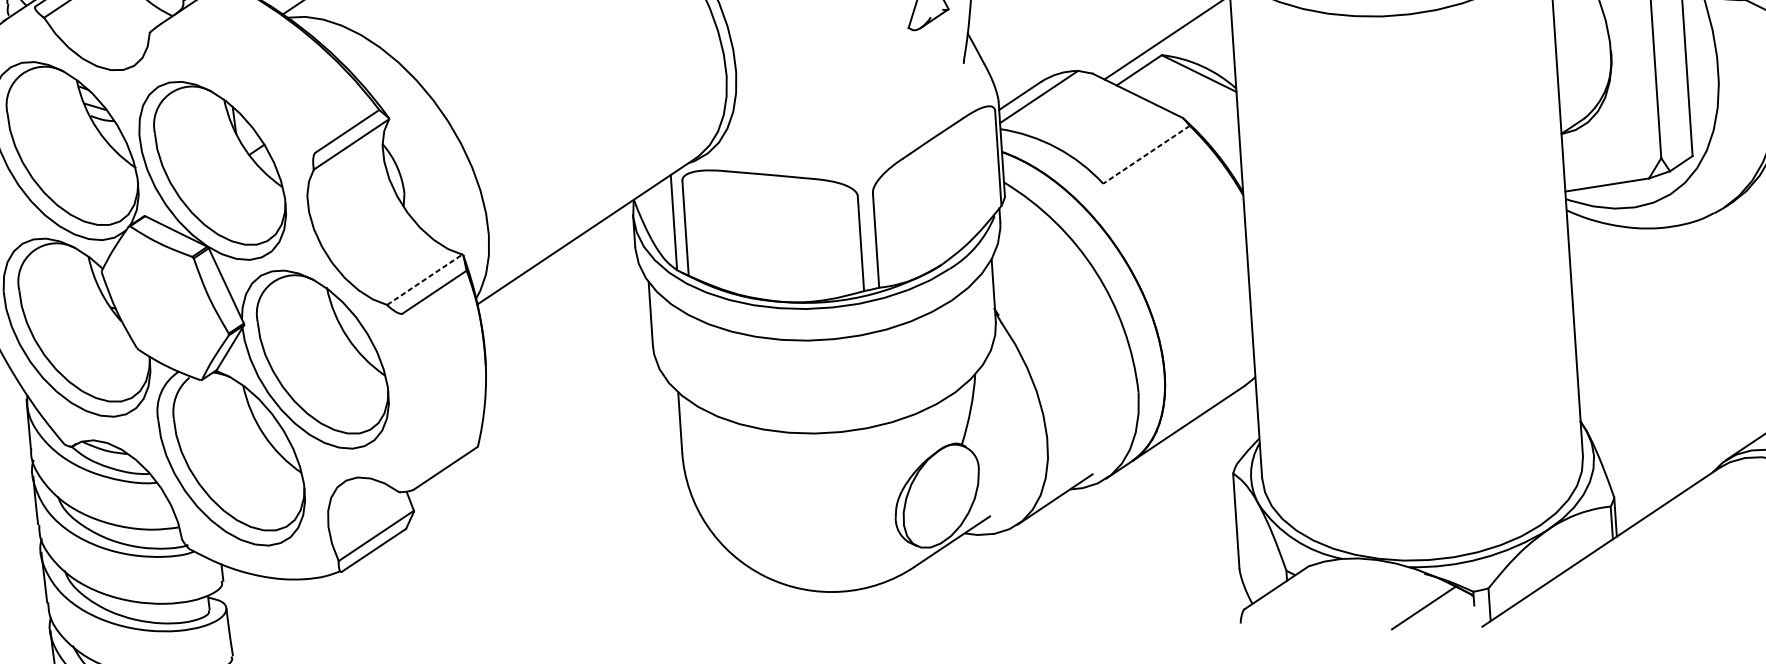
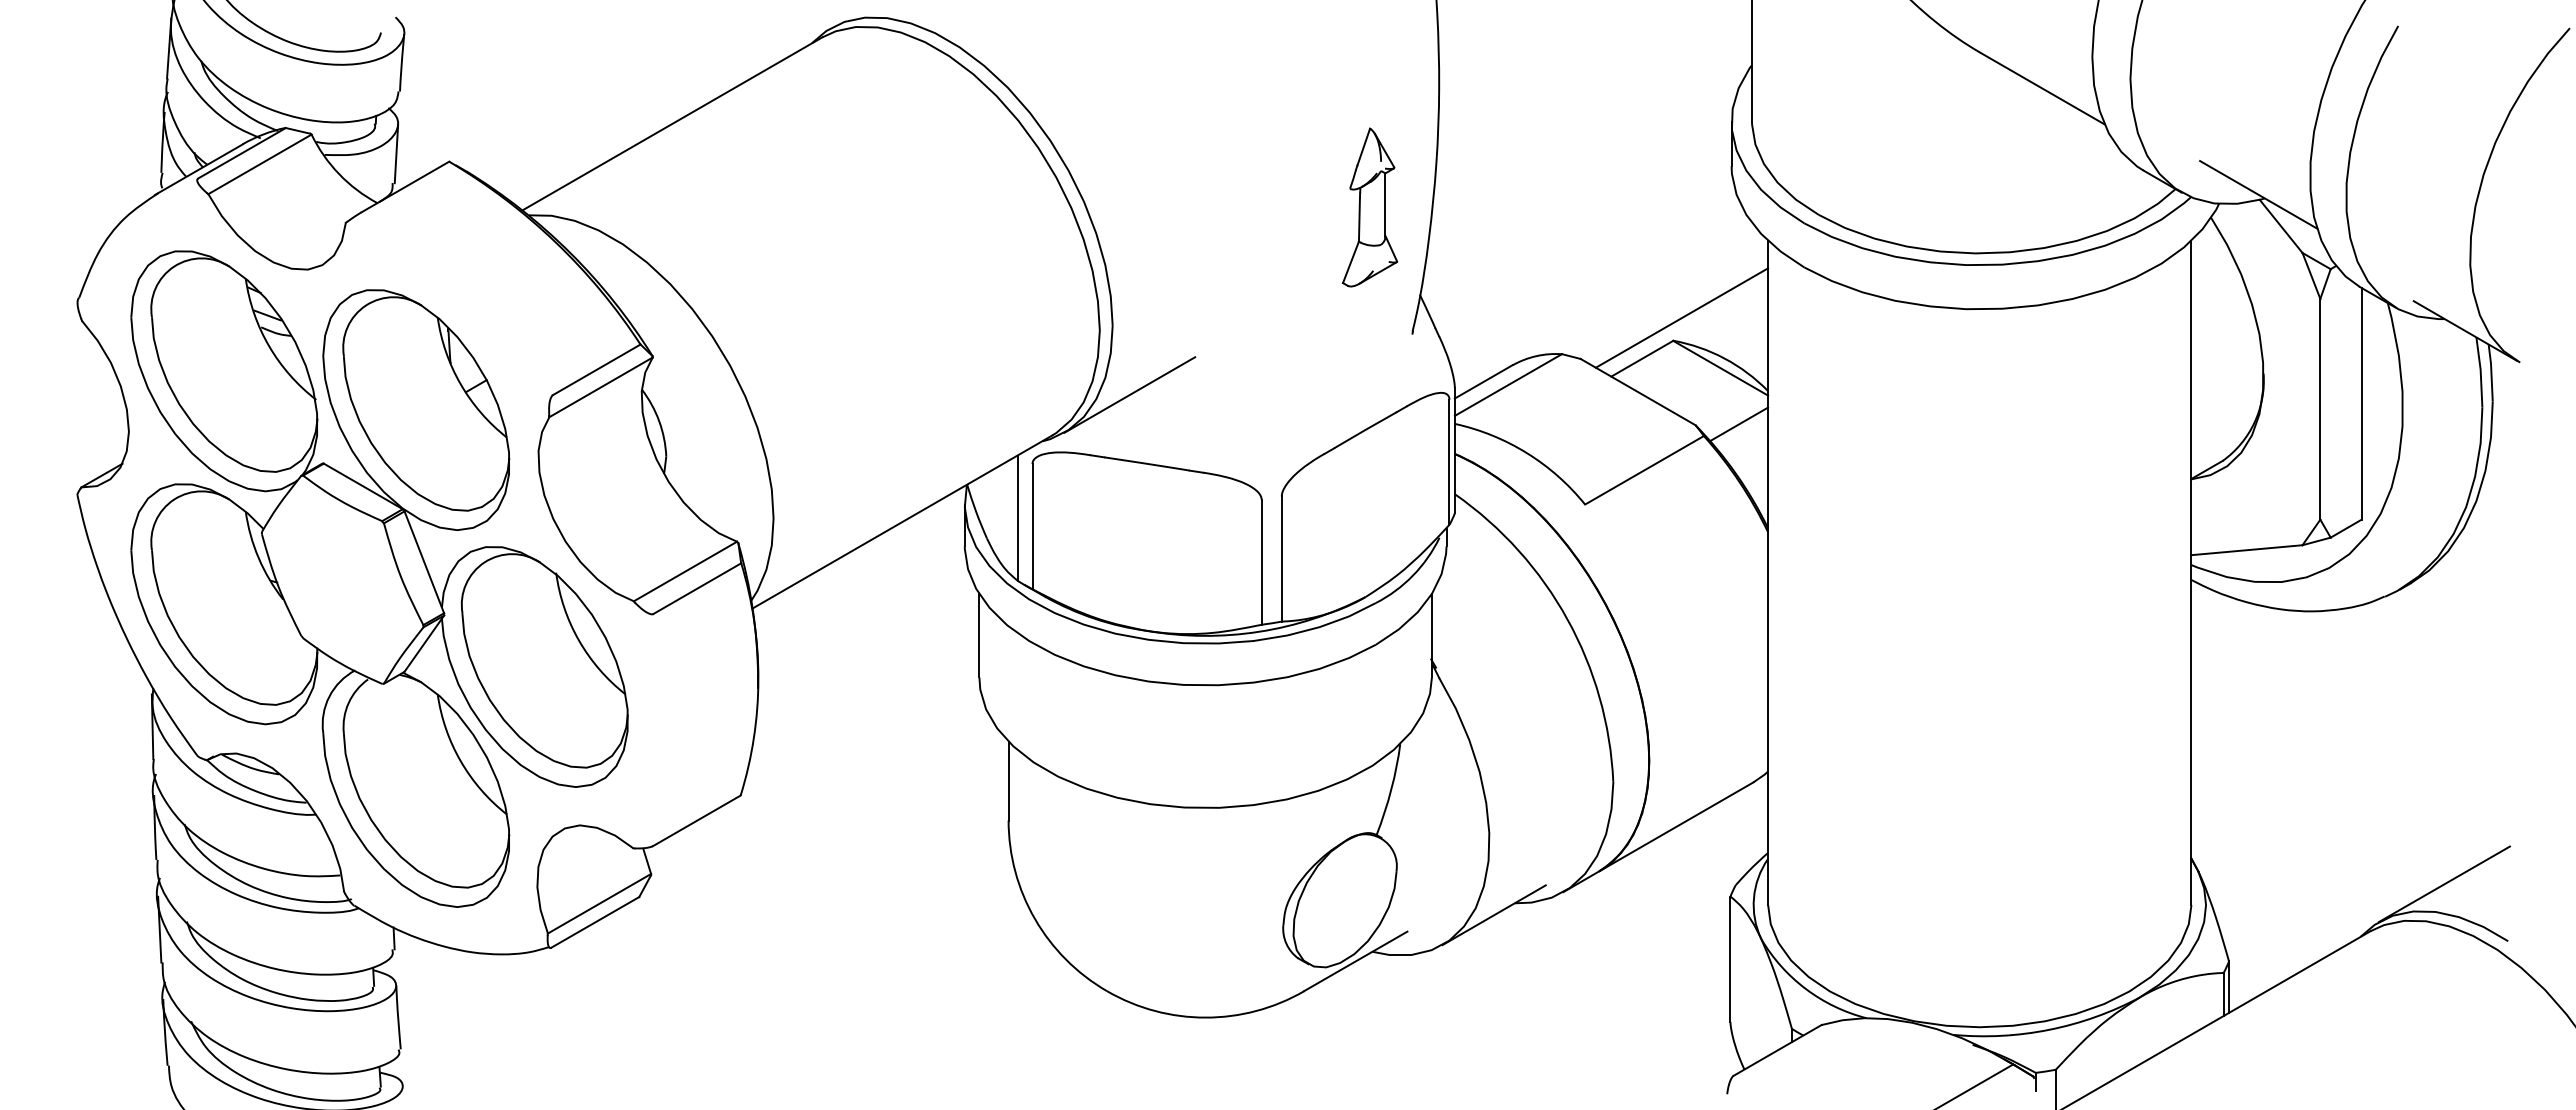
line: (1216, 115) -> (1739, 424), added
line: (752, 123) -> (1129, 394), added
line: (1146, 154) -> (1644, 470), dashed -> solid
line: (424, 279) -> (685, 571), dashed -> solid

